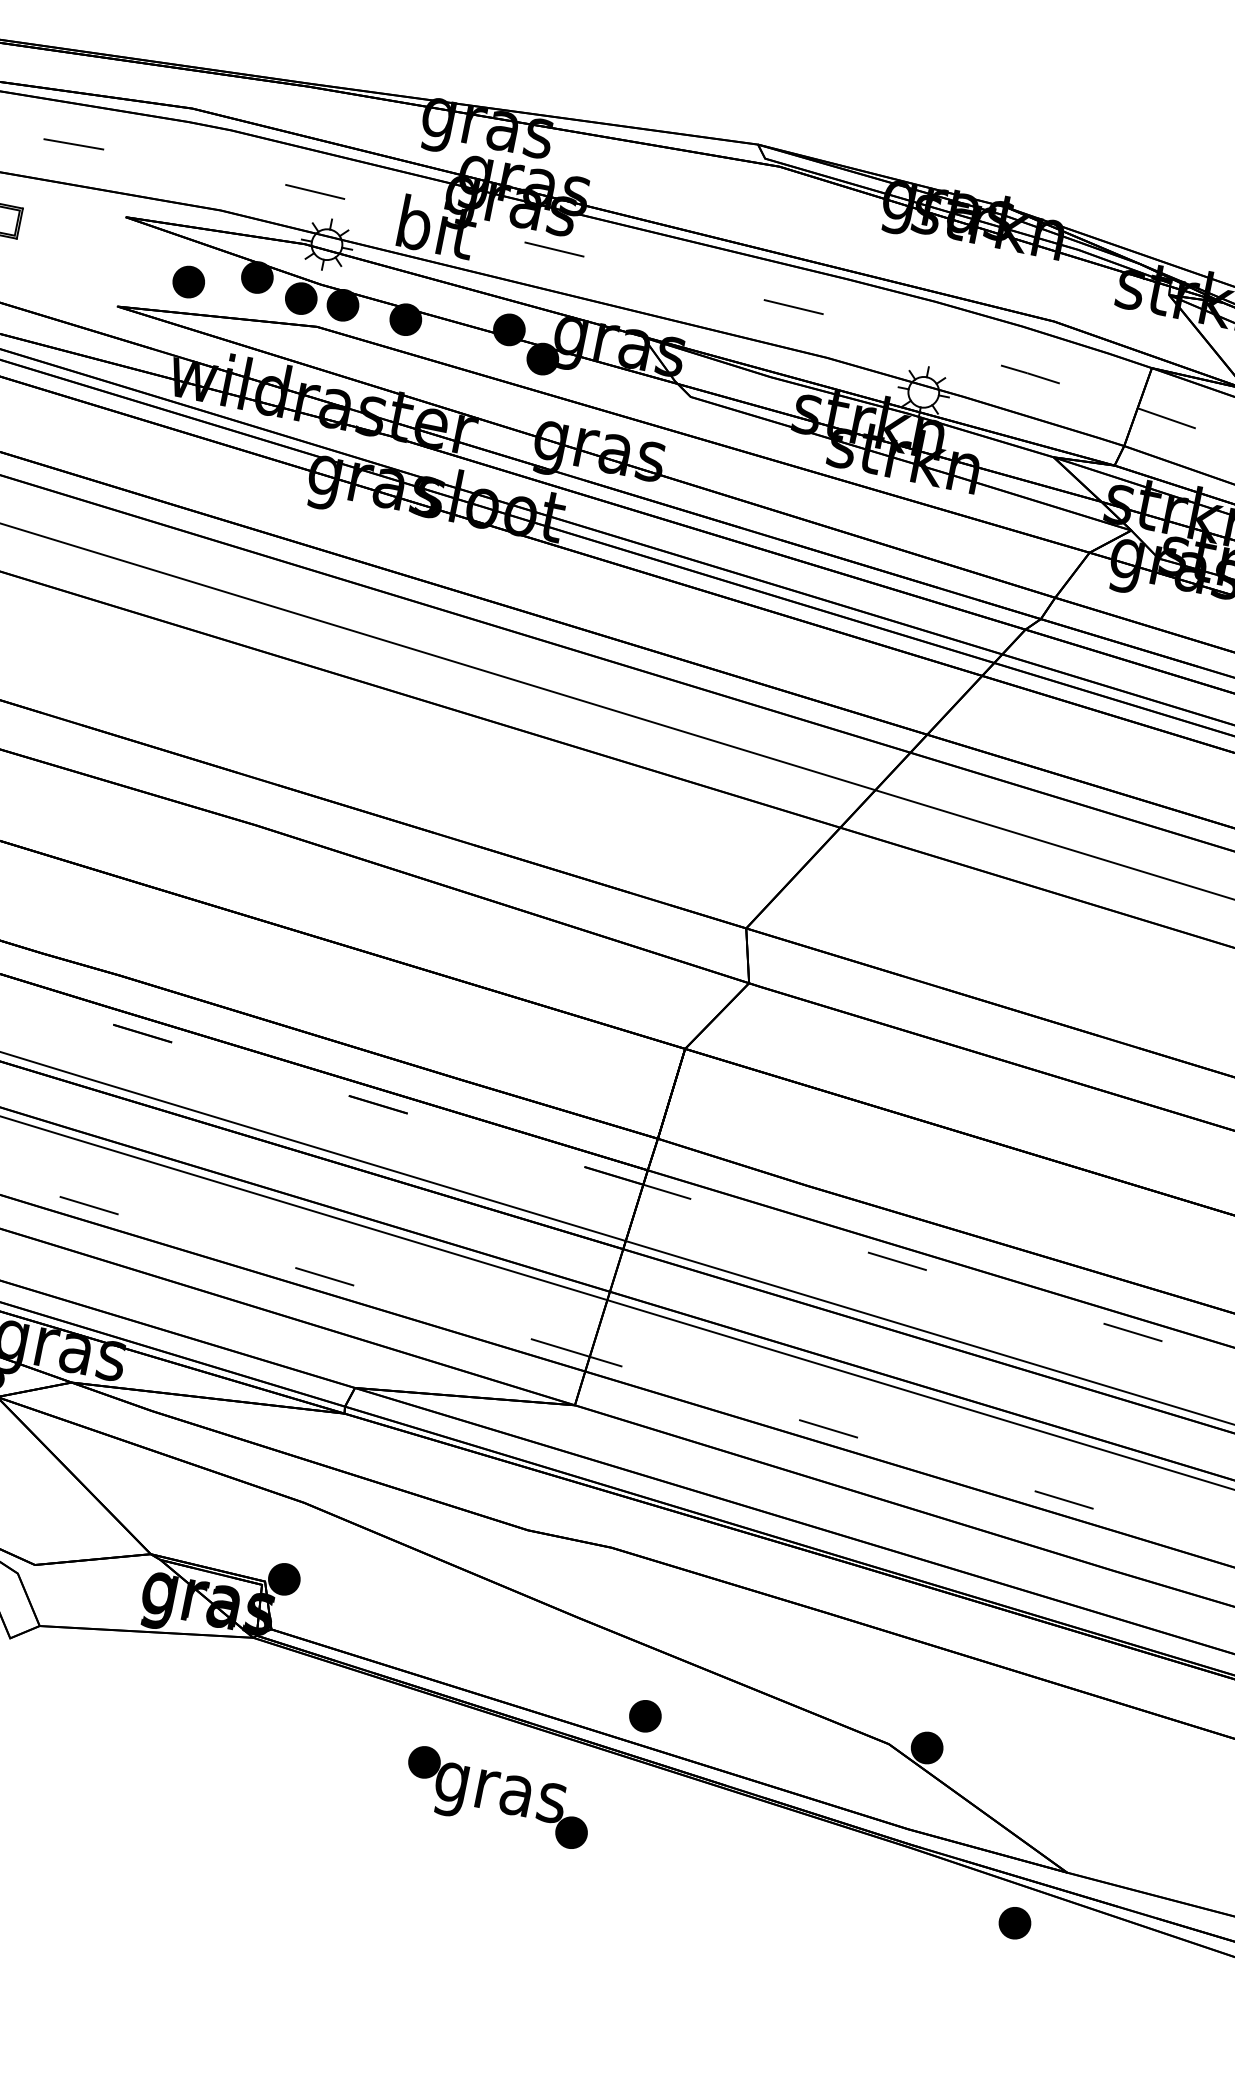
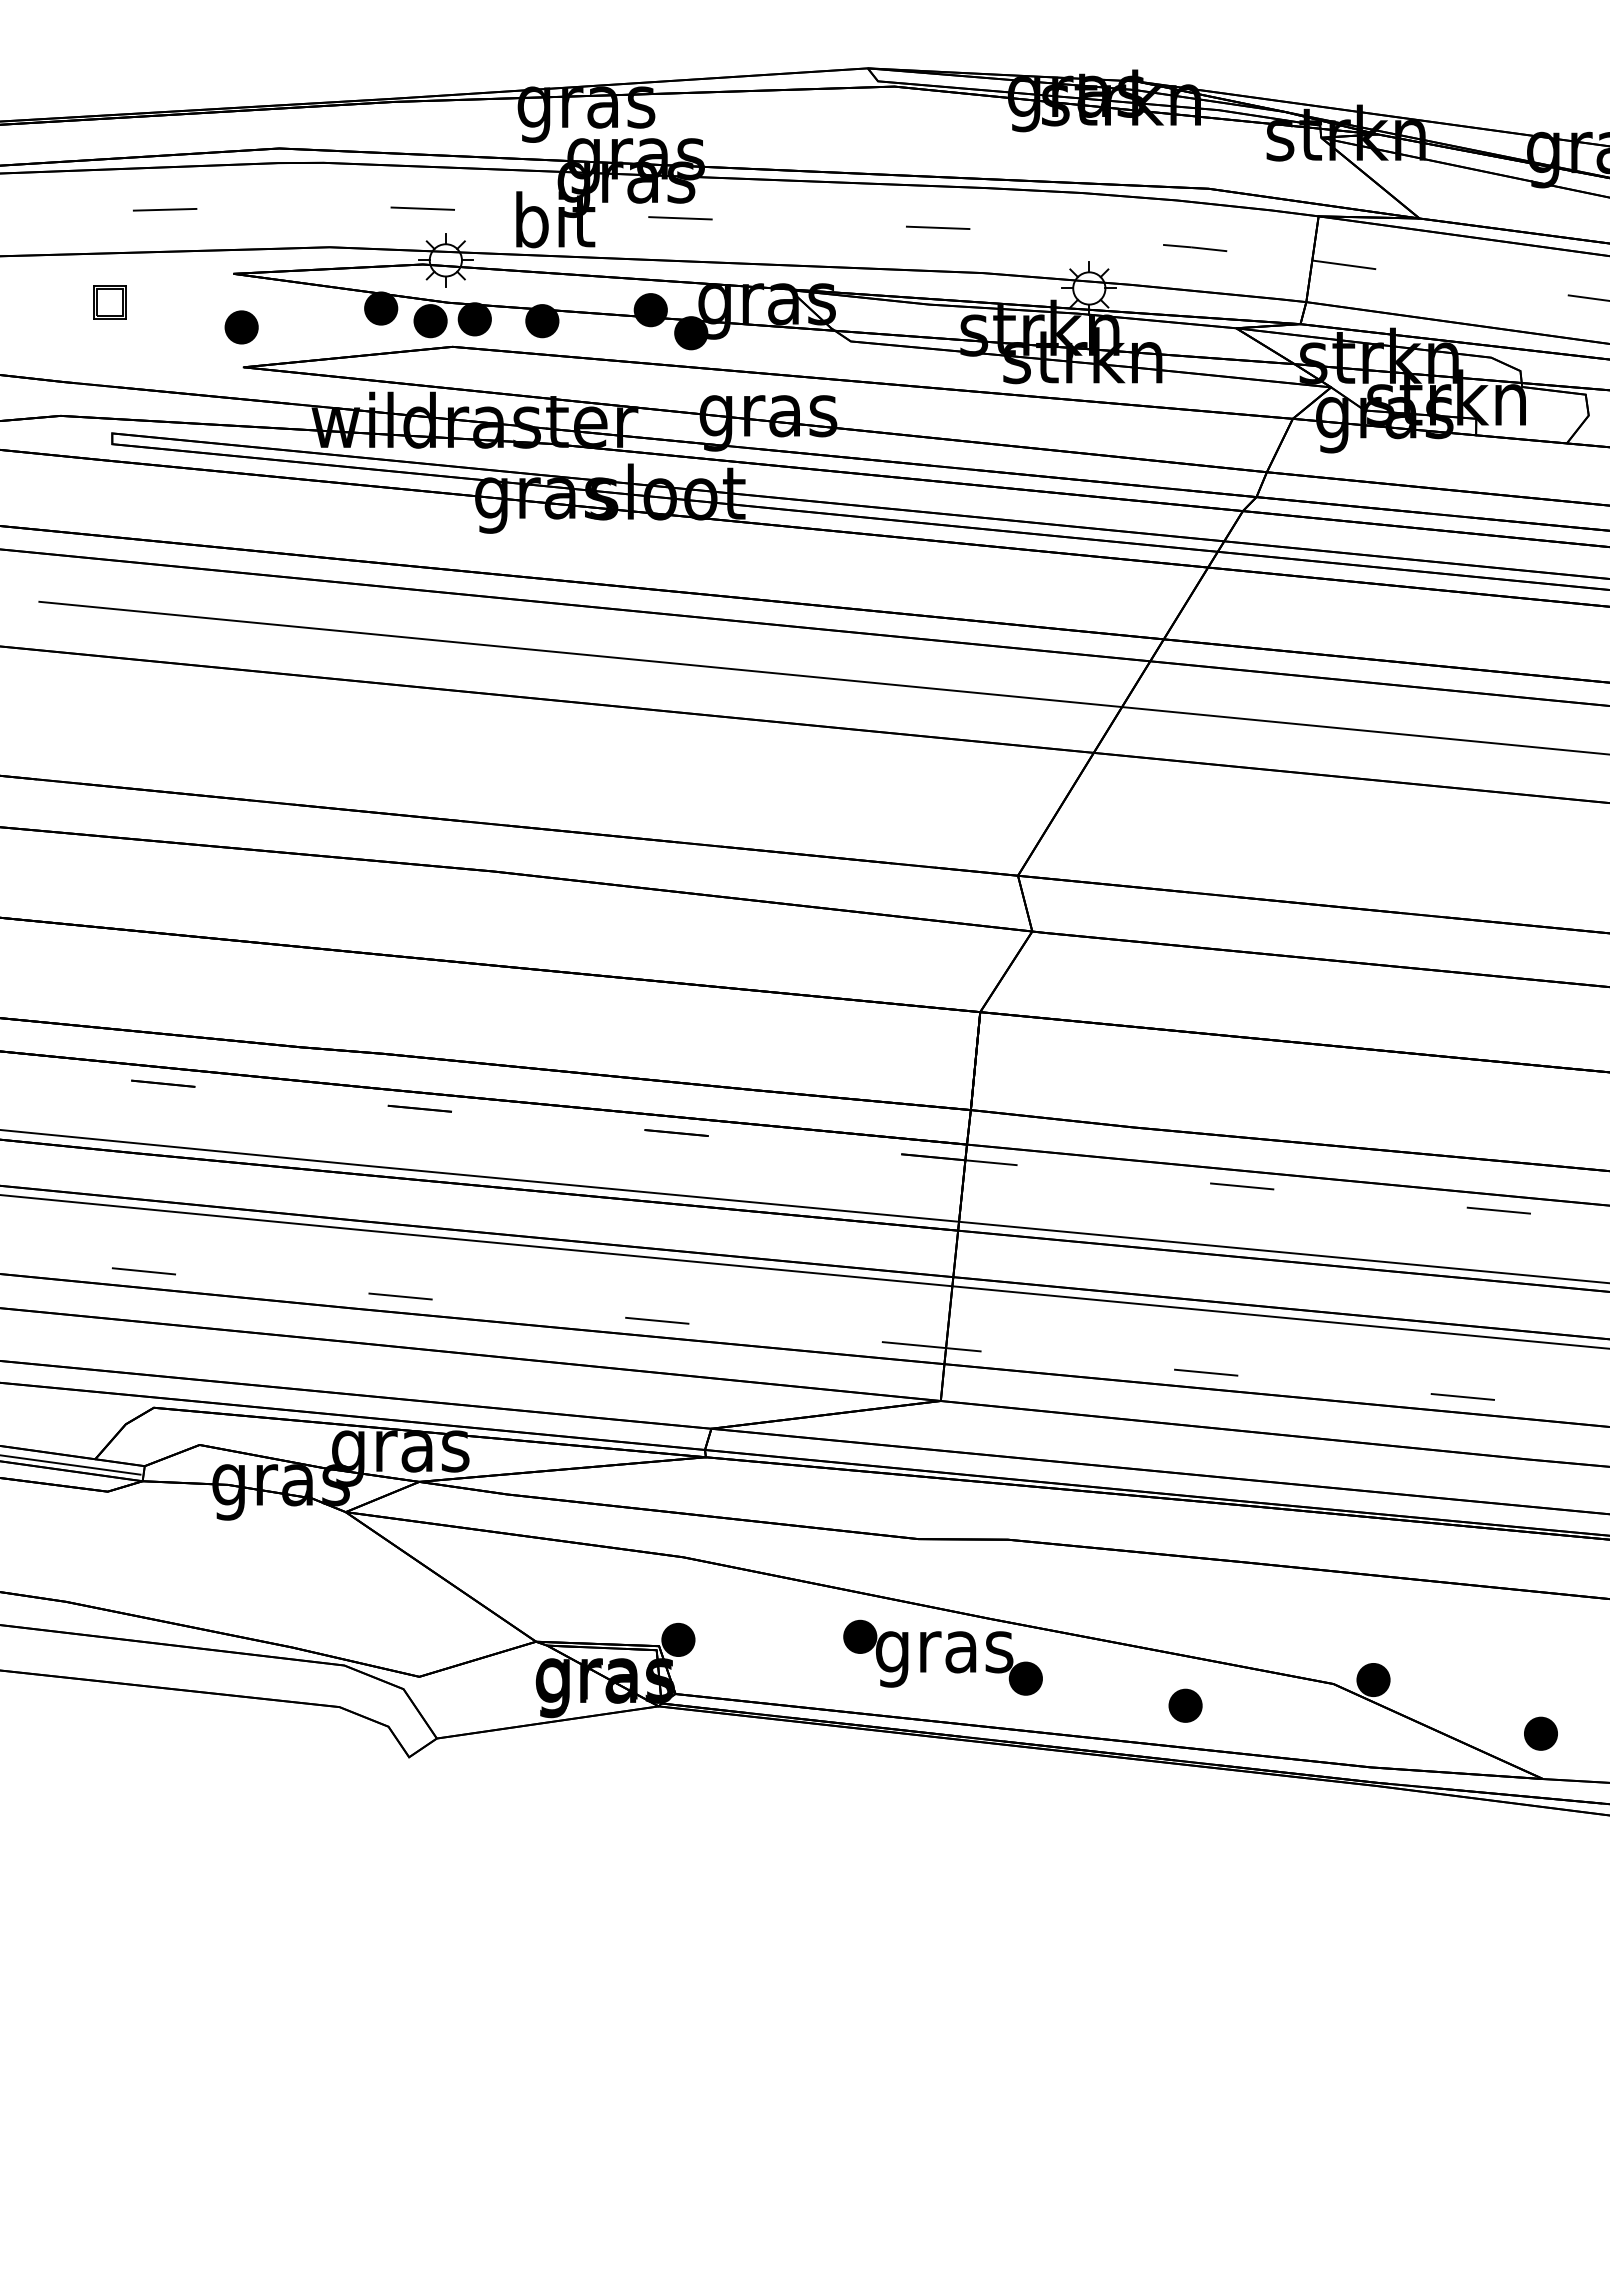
part: (188, 282) -> (241, 327), moved
part: (645, 1715) -> (1185, 1705), moved
part: (497, 1797) -> (942, 1657), moved
part: (1014, 1922) -> (1540, 1733), moved

